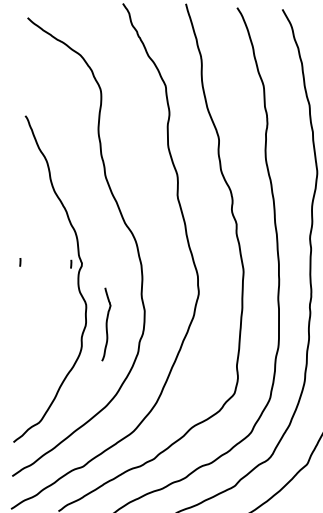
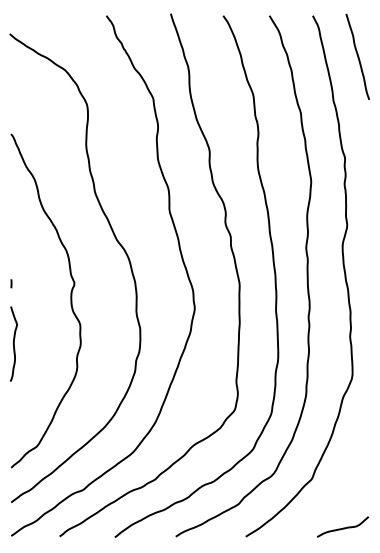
line: (71, 263) -> (63, 283), removed
curve: (106, 324) -> (13, 343), moved

